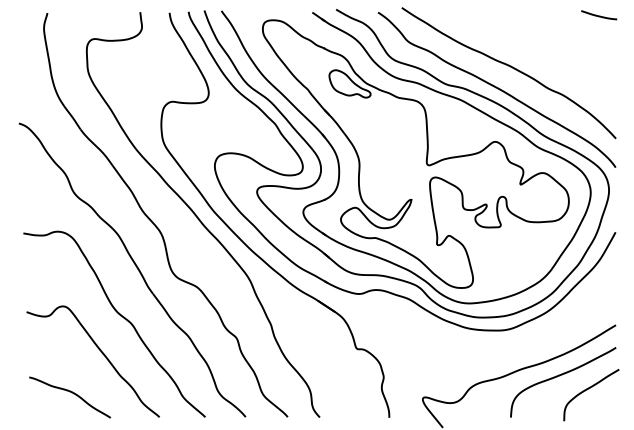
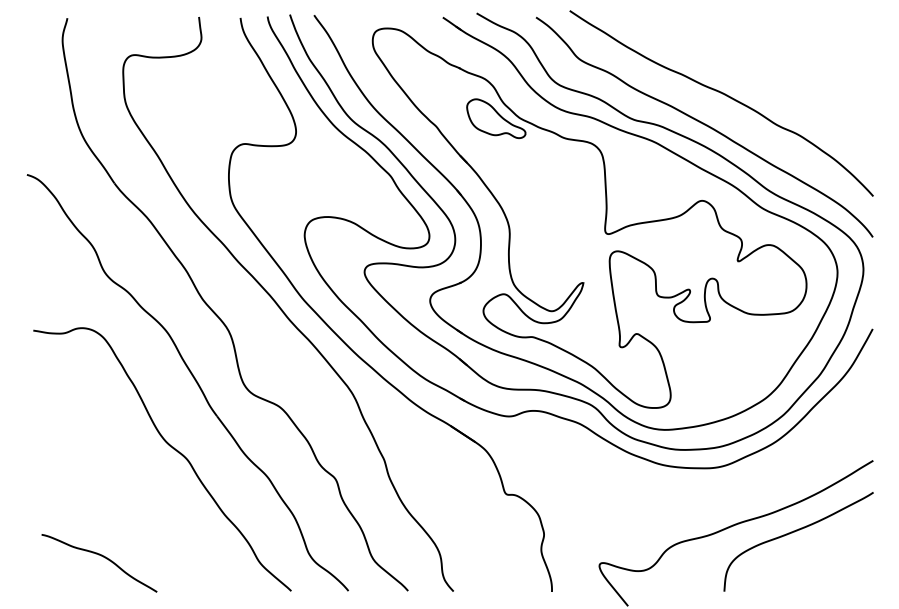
curve: (598, 15) -> (848, 21), removed
curve: (101, 353) -> (144, 500), removed
curve: (588, 389) -> (834, 551), removed

